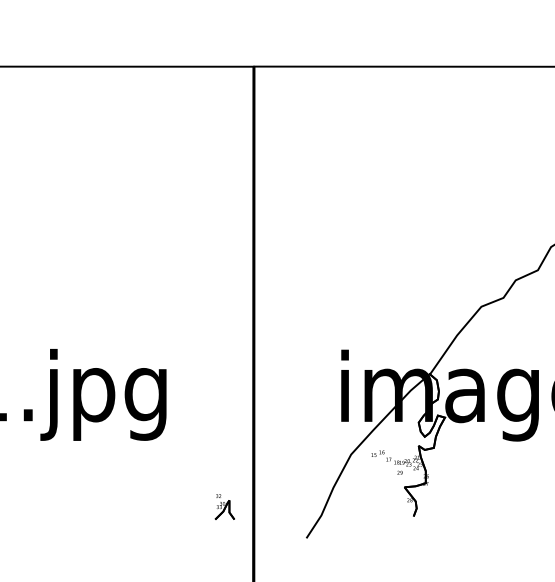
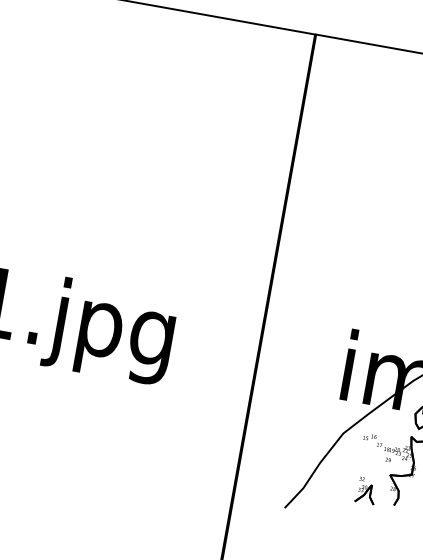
part: (224, 506) -> (366, 490), moved

